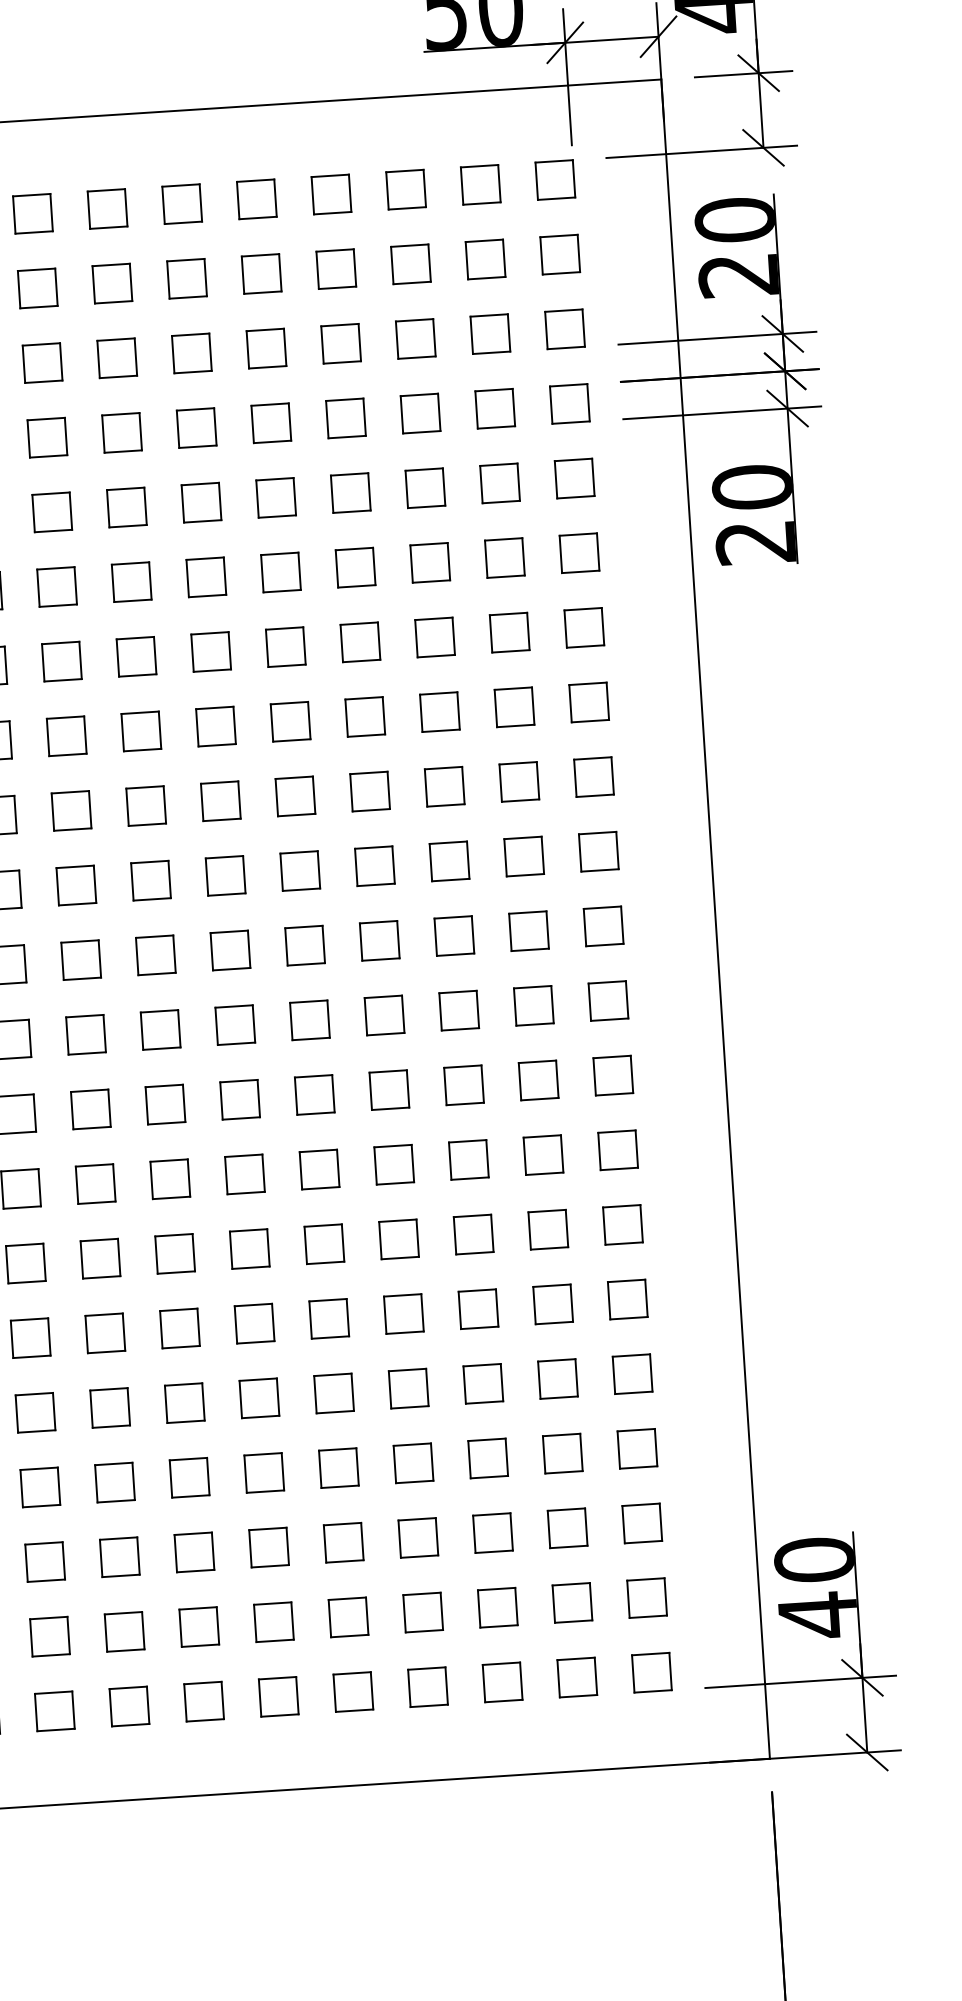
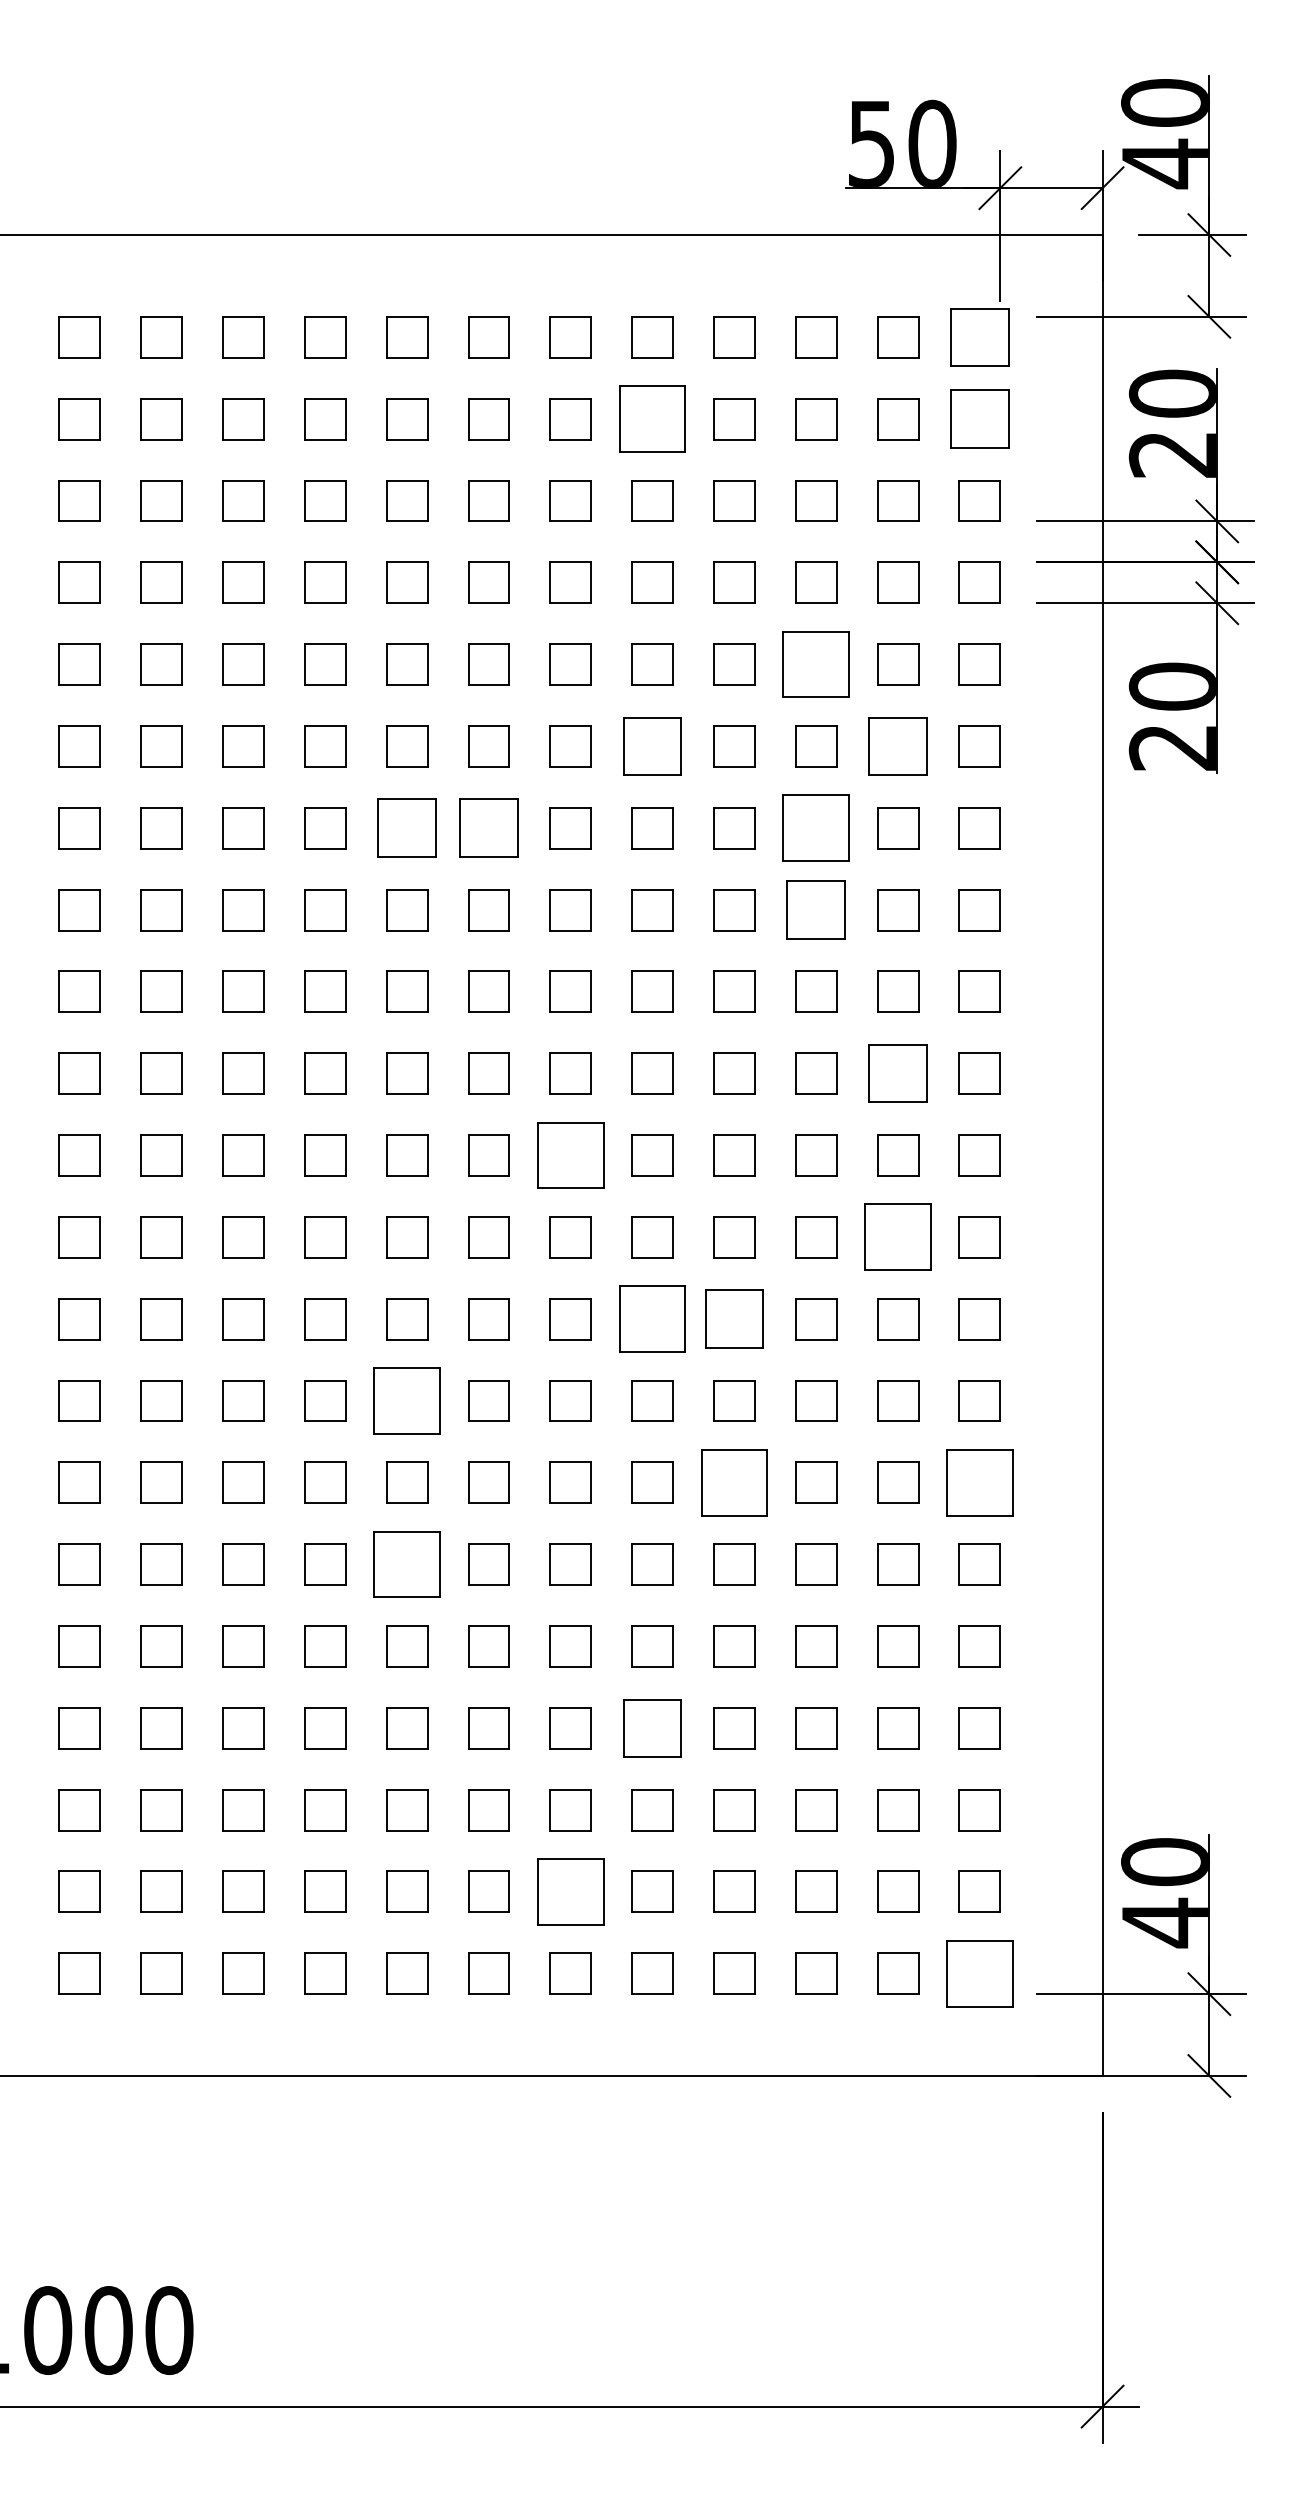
part: (555, 180) -> (979, 337), size x1.4
part: (559, 255) -> (979, 419), size x1.4
part: (261, 274) -> (652, 419), size x1.6
part: (425, 488) -> (816, 664), size x1.6
part: (505, 558) -> (898, 746), size x1.4
part: (280, 572) -> (652, 746), size x1.4
part: (435, 637) -> (816, 828), size x1.6
part: (136, 657) -> (488, 828), size x1.4
part: (62, 661) -> (407, 828), size x1.4
part: (440, 712) -> (816, 910), size x1.4
part: (524, 856) -> (898, 1073), size x1.4
part: (230, 950) -> (570, 1155), size x1.6
part: (534, 1005) -> (898, 1237), size x1.6
part: (389, 1090) -> (734, 1319), size x1.4
part: (314, 1095) -> (652, 1319), size x1.6
part: (96, 1183) -> (407, 1400), size x1.6
part: (622, 1224) -> (979, 1482), size x1.6
part: (399, 1239) -> (734, 1482), size x1.6
part: (105, 1333) -> (407, 1564), size x1.6
part: (338, 1468) -> (652, 1728), size x1.4
part: (273, 1621) -> (570, 1891), size x1.6
part: (651, 1672) -> (979, 1973), size x1.6

